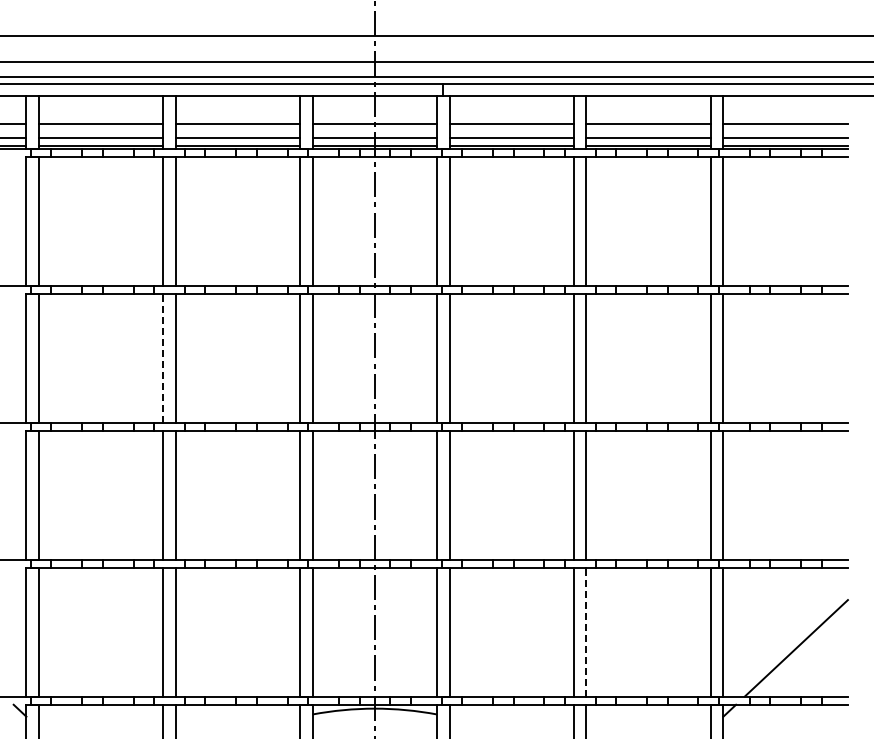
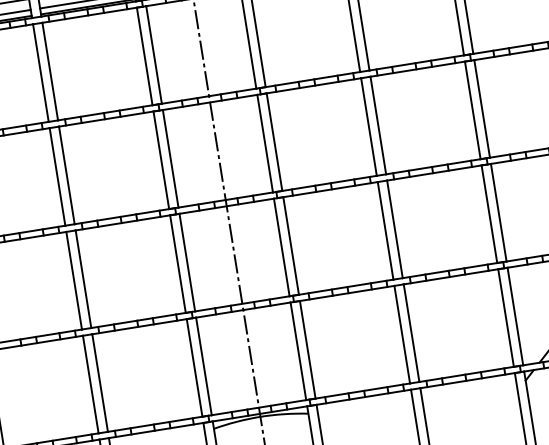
line: (163, 357) -> (57, 176), dashed -> solid
line: (586, 631) -> (411, 332), dashed -> solid

